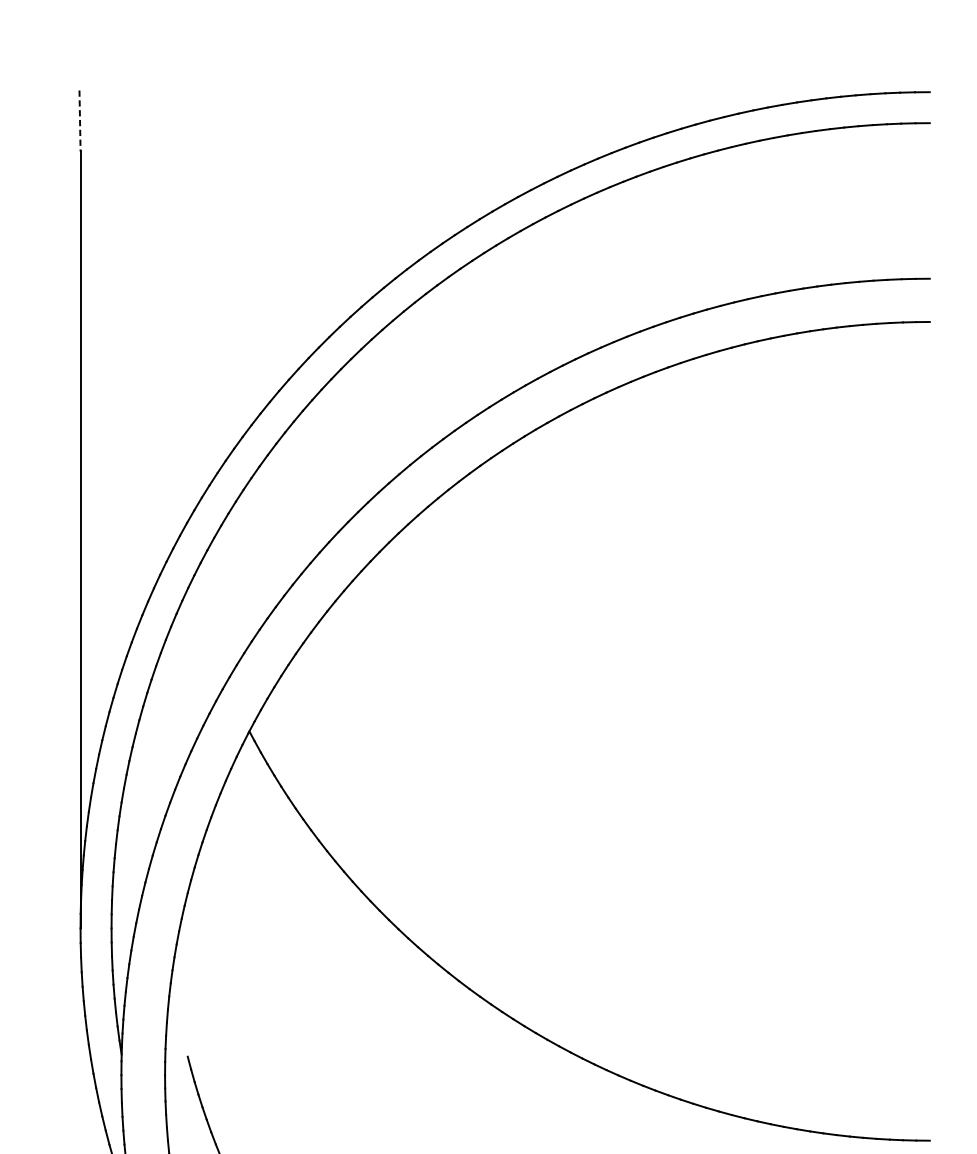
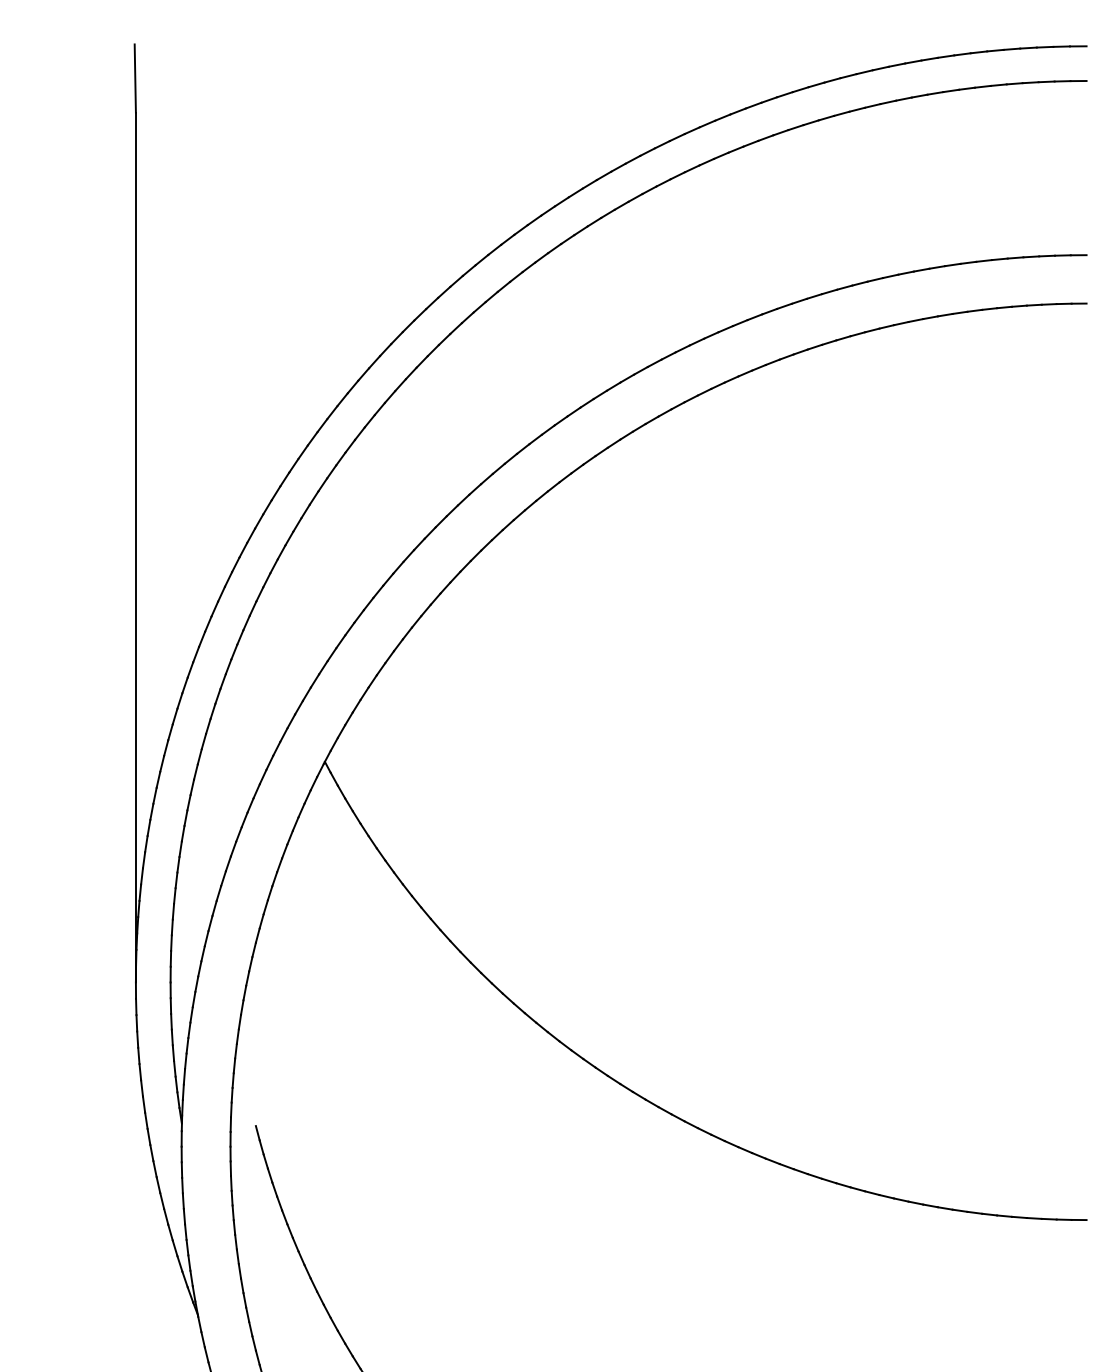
line: (80, 121) -> (135, 79), dashed -> solid

